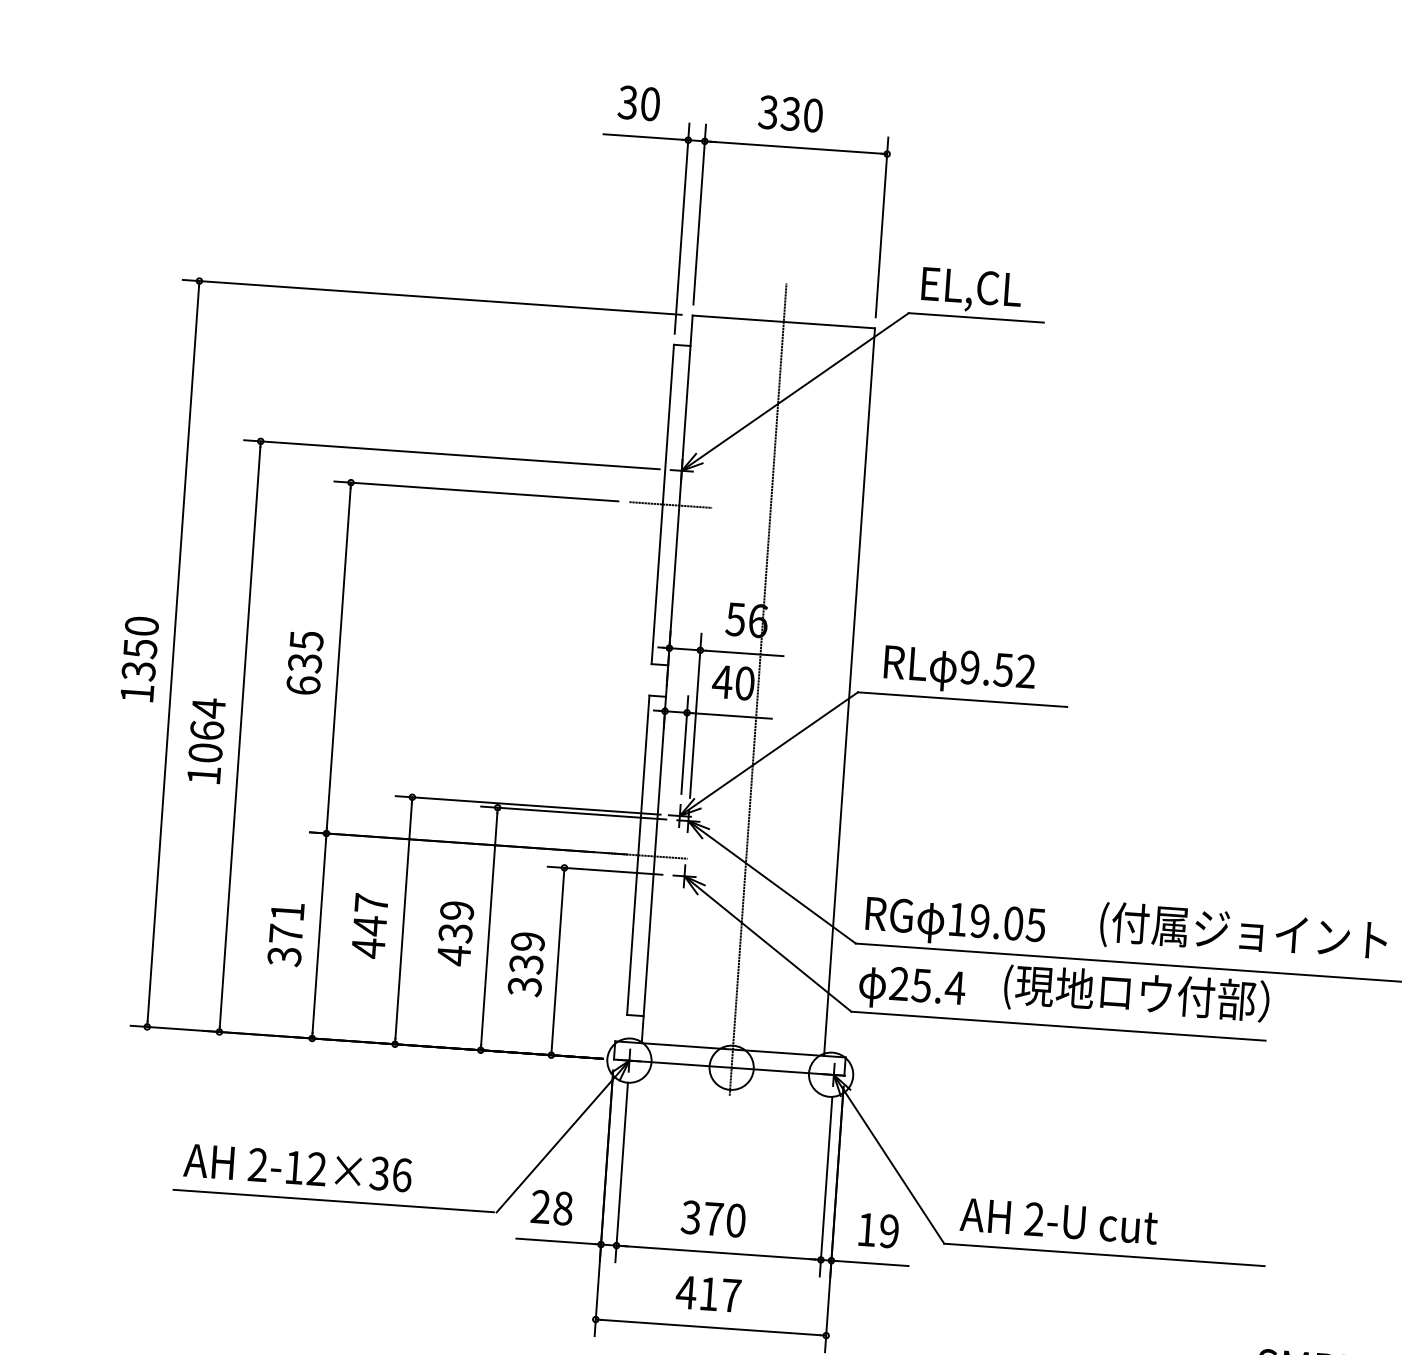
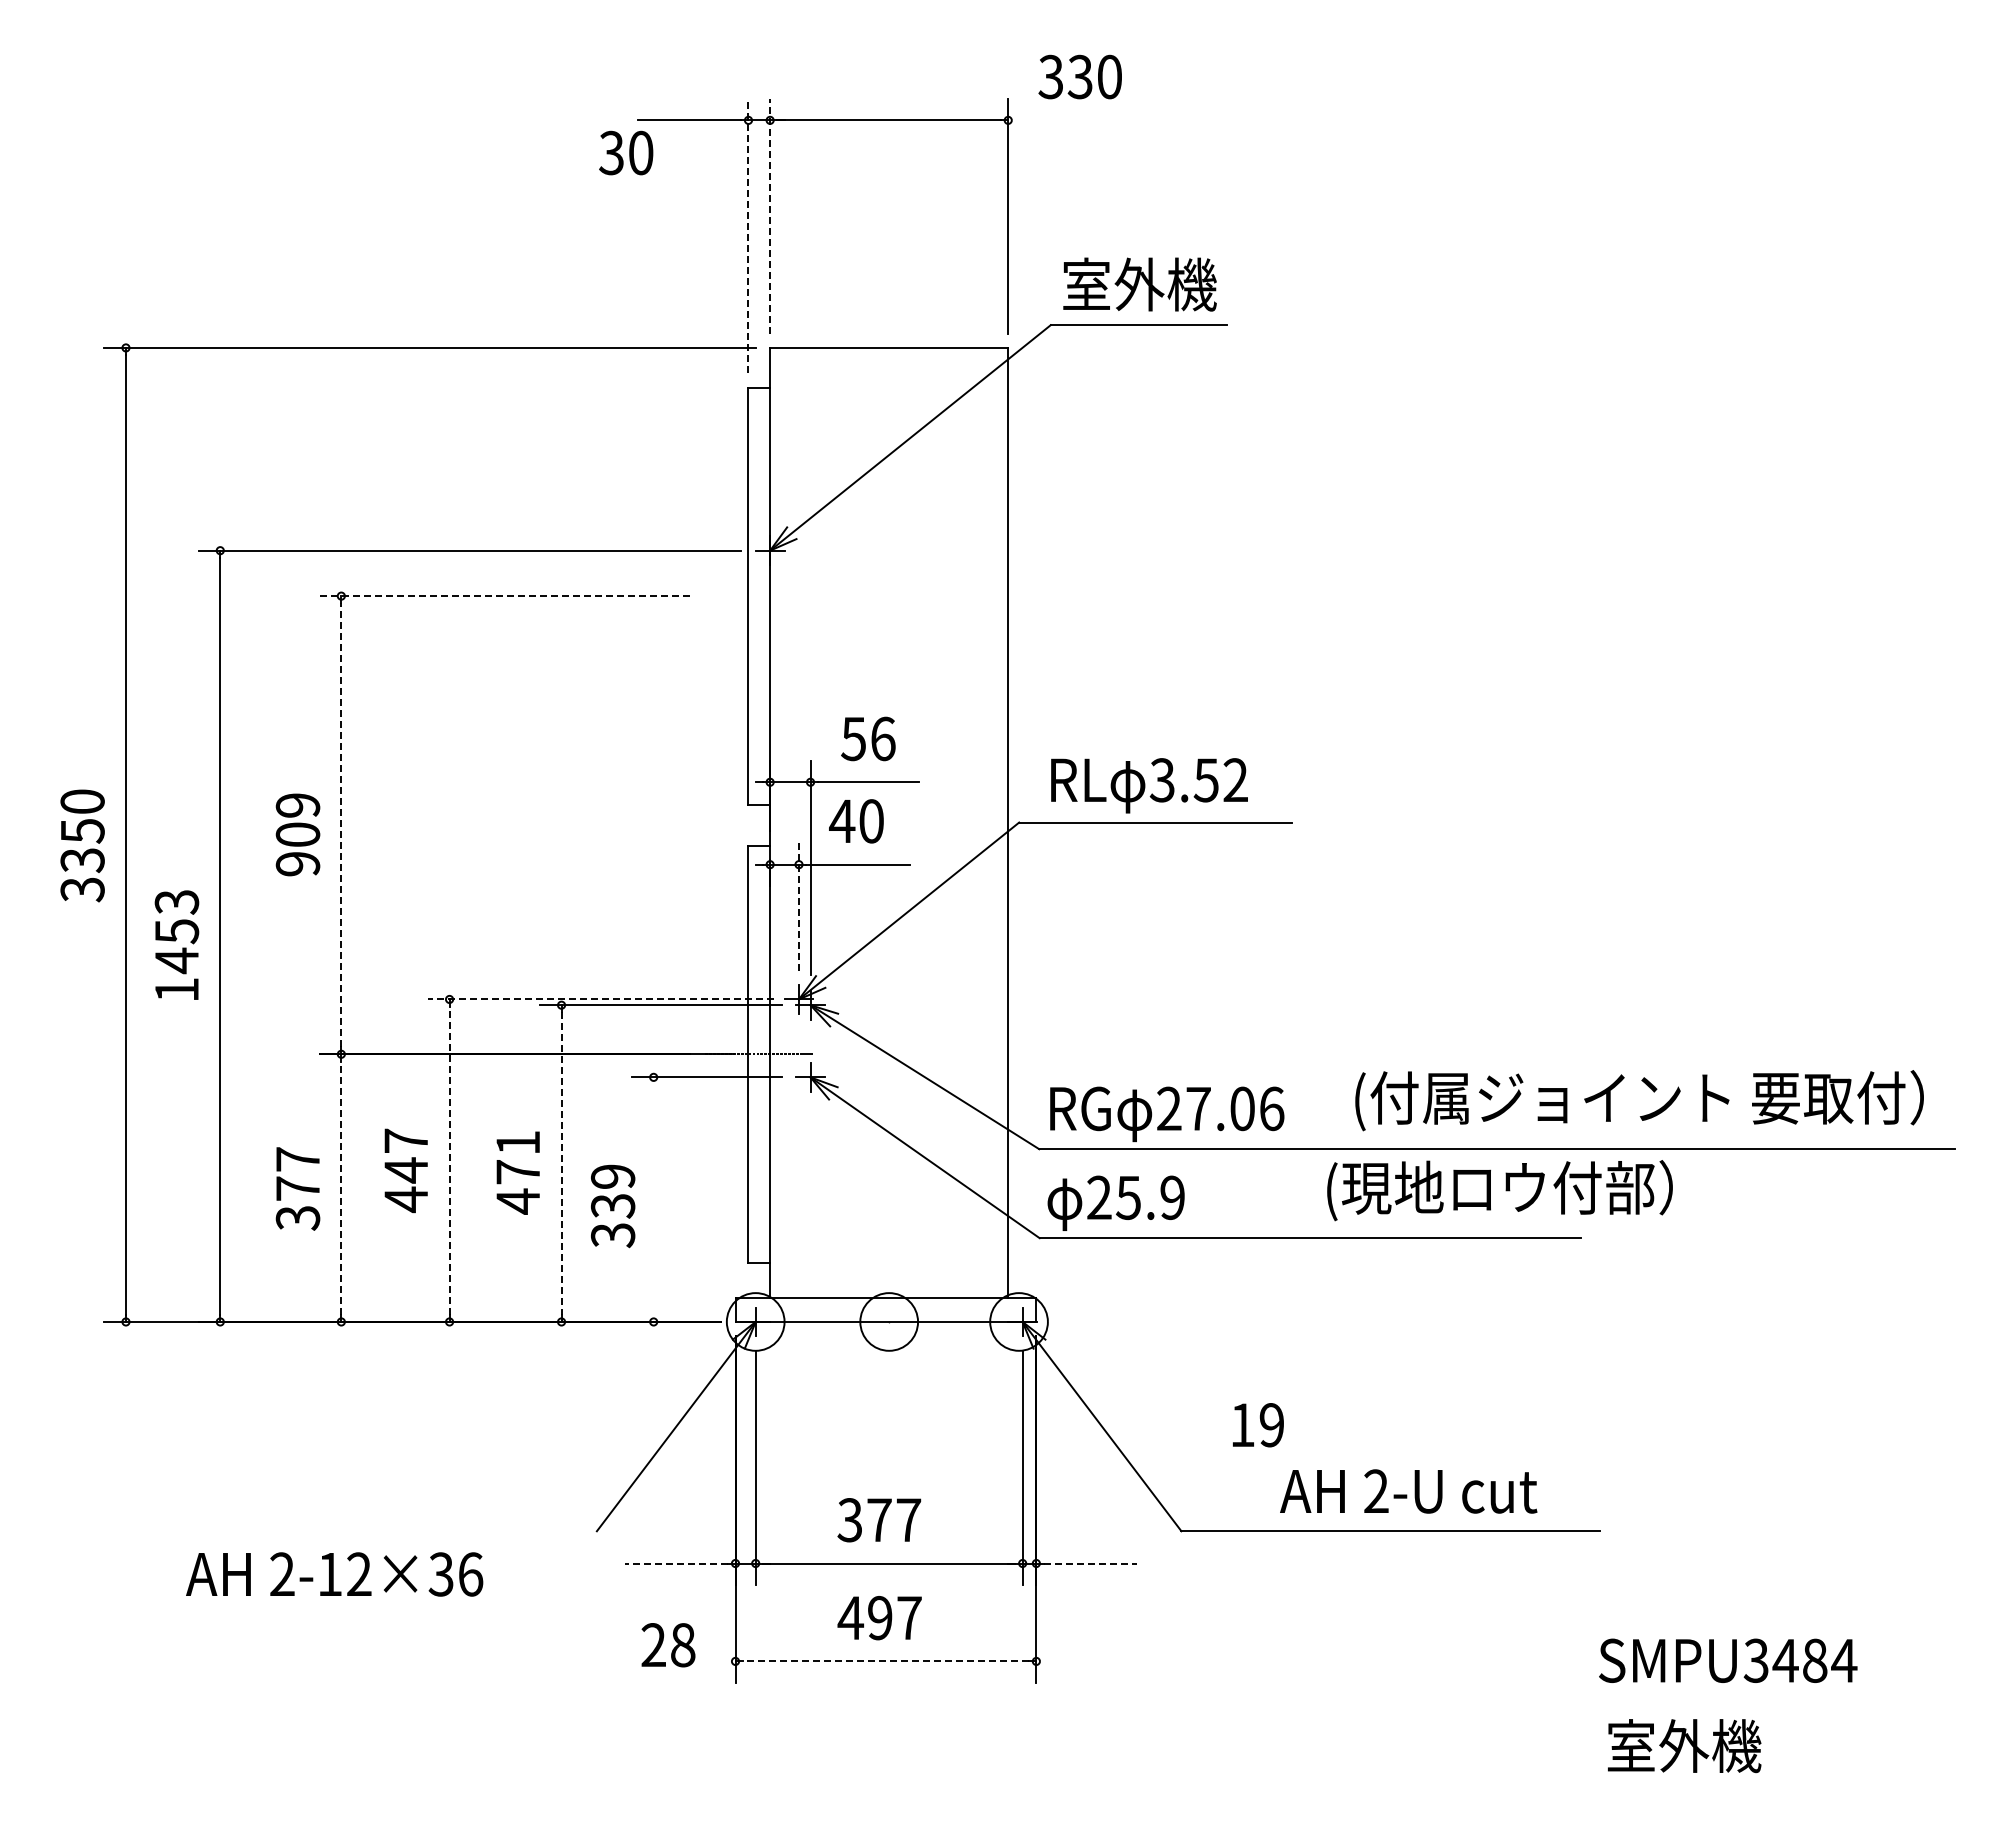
text: (639, 102) -> (626, 152), moved
text: (790, 113) -> (1079, 76), moved
line: (700, 214) -> (770, 215), solid -> dashed
line: (682, 228) -> (748, 235), solid -> dashed
text: (978, 289) -> (1139, 287), EL,CL -> 室外機
line: (475, 491) -> (504, 596), solid -> dashed
line: (670, 505) -> (758, 596), removed
line: (338, 658) -> (341, 825), solid -> dashed
text: (304, 662) -> (297, 834), 635 -> 909
text: (969, 667) -> (1161, 780), 9.52 -> 3.52
line: (758, 689) -> (889, 827), removed
text: (137, 693) -> (82, 889), 1350 -> 3350
text: (206, 730) -> (176, 931), 1064 -> 1453
line: (685, 744) -> (799, 906), solid -> dashed
line: (527, 805) -> (600, 999), solid -> dashed
text: (287, 911) -> (297, 1159), 371 -> 377
line: (403, 920) -> (449, 1160), solid -> dashed
text: (456, 922) -> (518, 1157), 439 -> 471
text: (996, 922) -> (1220, 1108), 19.05 -> 27.06
line: (489, 929) -> (561, 1164), solid -> dashed
line: (319, 936) -> (341, 1188), solid -> dashed
line: (557, 961) -> (653, 1199), removed
text: (955, 987) -> (1172, 1197), 25.4 -> 25.9
text: (1136, 994) -> (1499, 1190), moved
text: (297, 1167) -> (334, 1574), moved
line: (333, 1201) -> (383, 1531), removed
text: (552, 1208) -> (668, 1645), moved
text: (735, 1220) -> (908, 1520), 370 -> 377
text: (1058, 1221) -> (1408, 1491), moved
text: (879, 1230) -> (1258, 1425), moved
line: (555, 1241) -> (676, 1563), solid -> dashed
line: (872, 1263) -> (1090, 1563), solid -> dashed
text: (709, 1293) -> (880, 1617), 417 -> 497
line: (710, 1327) -> (885, 1661), solid -> dashed

